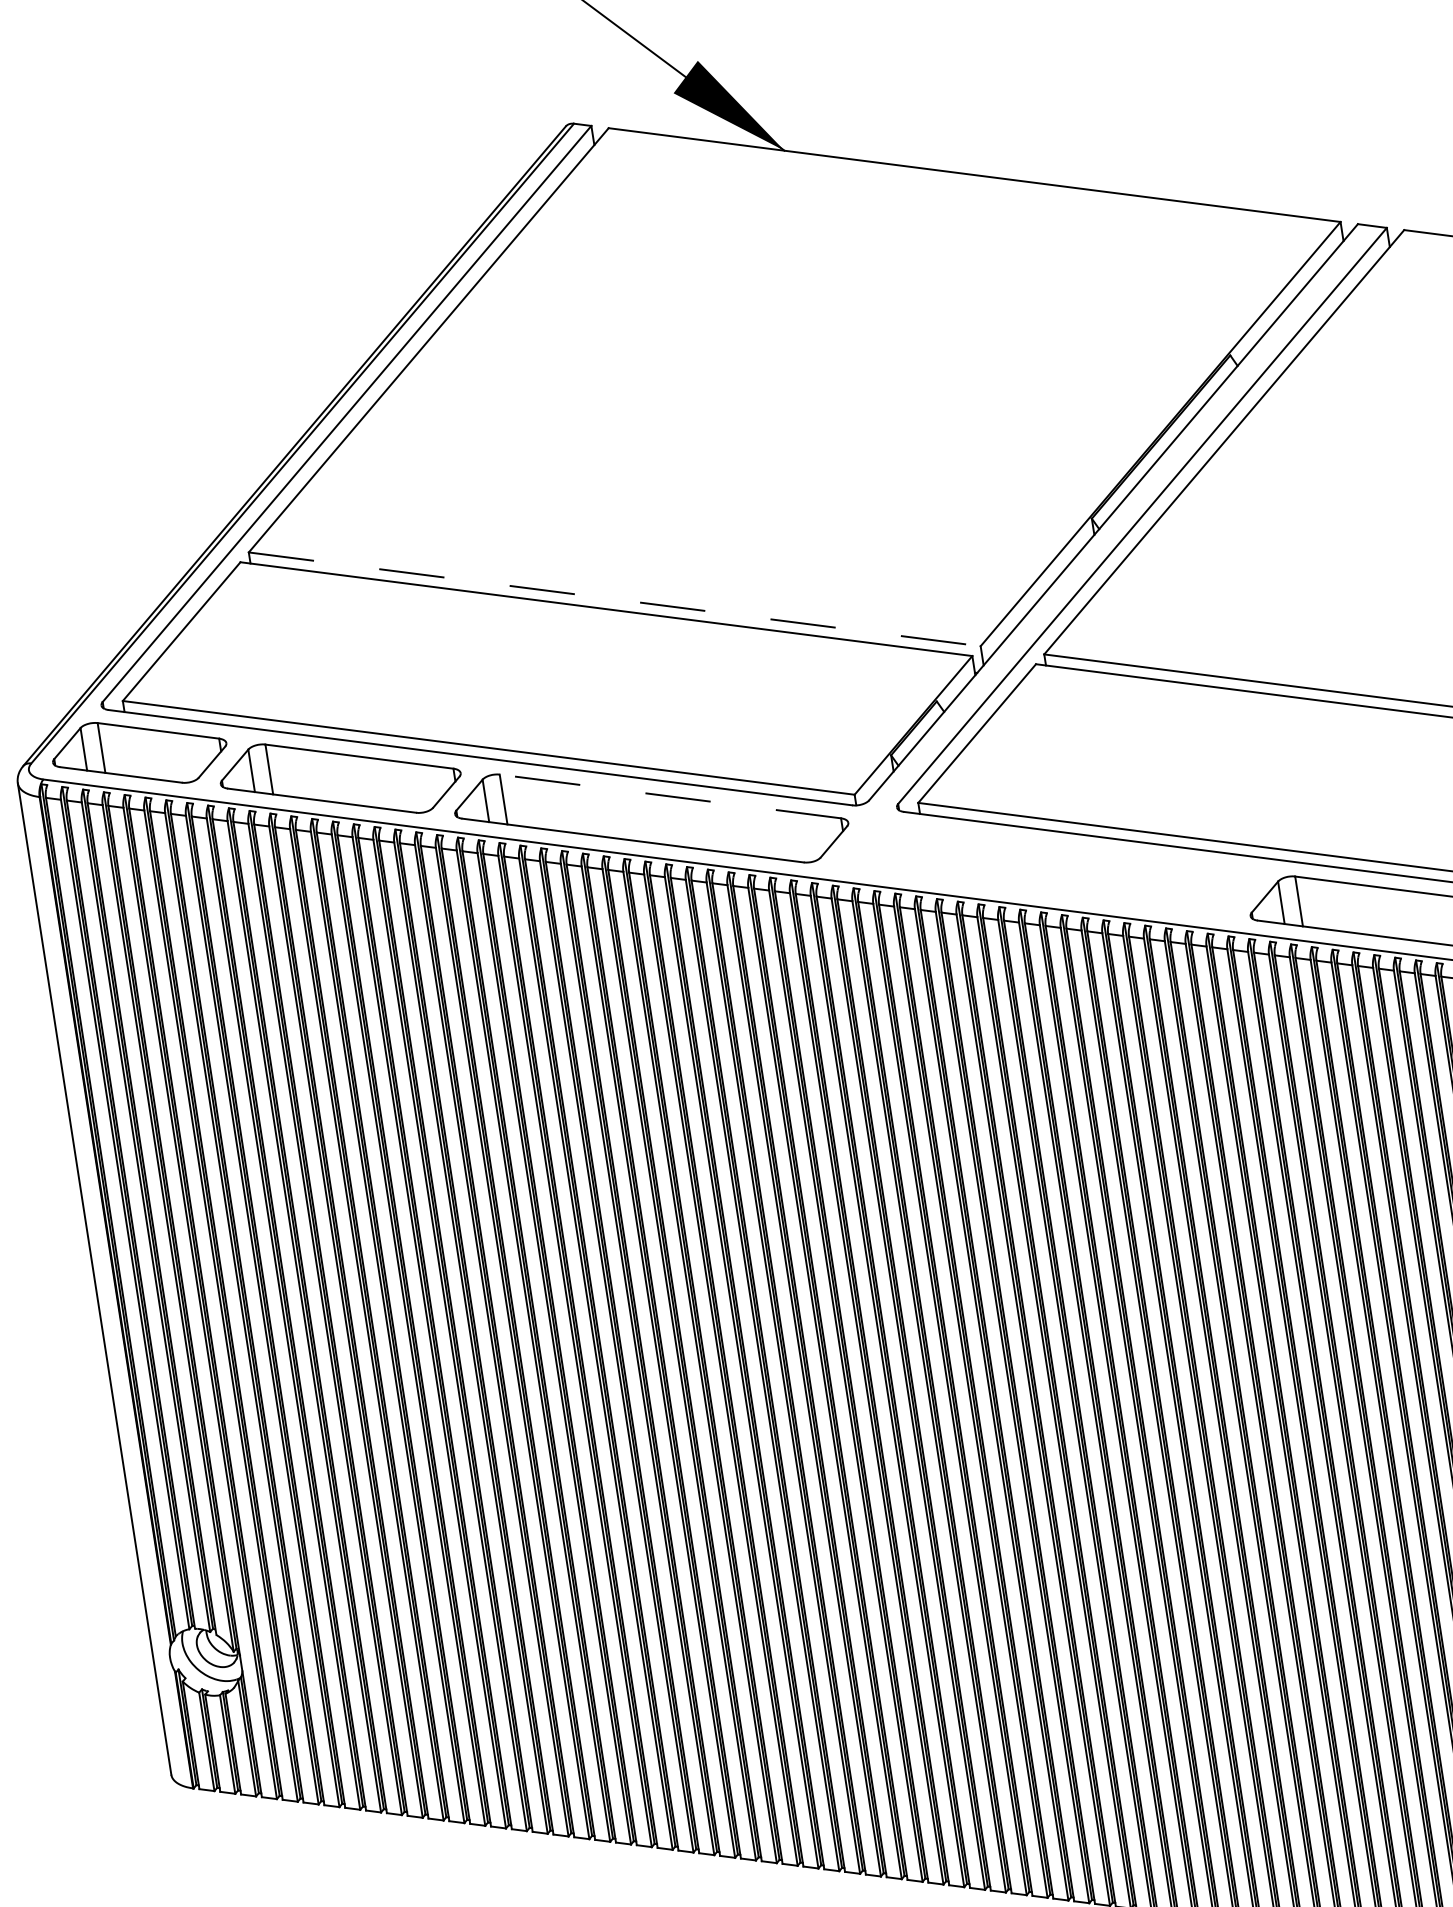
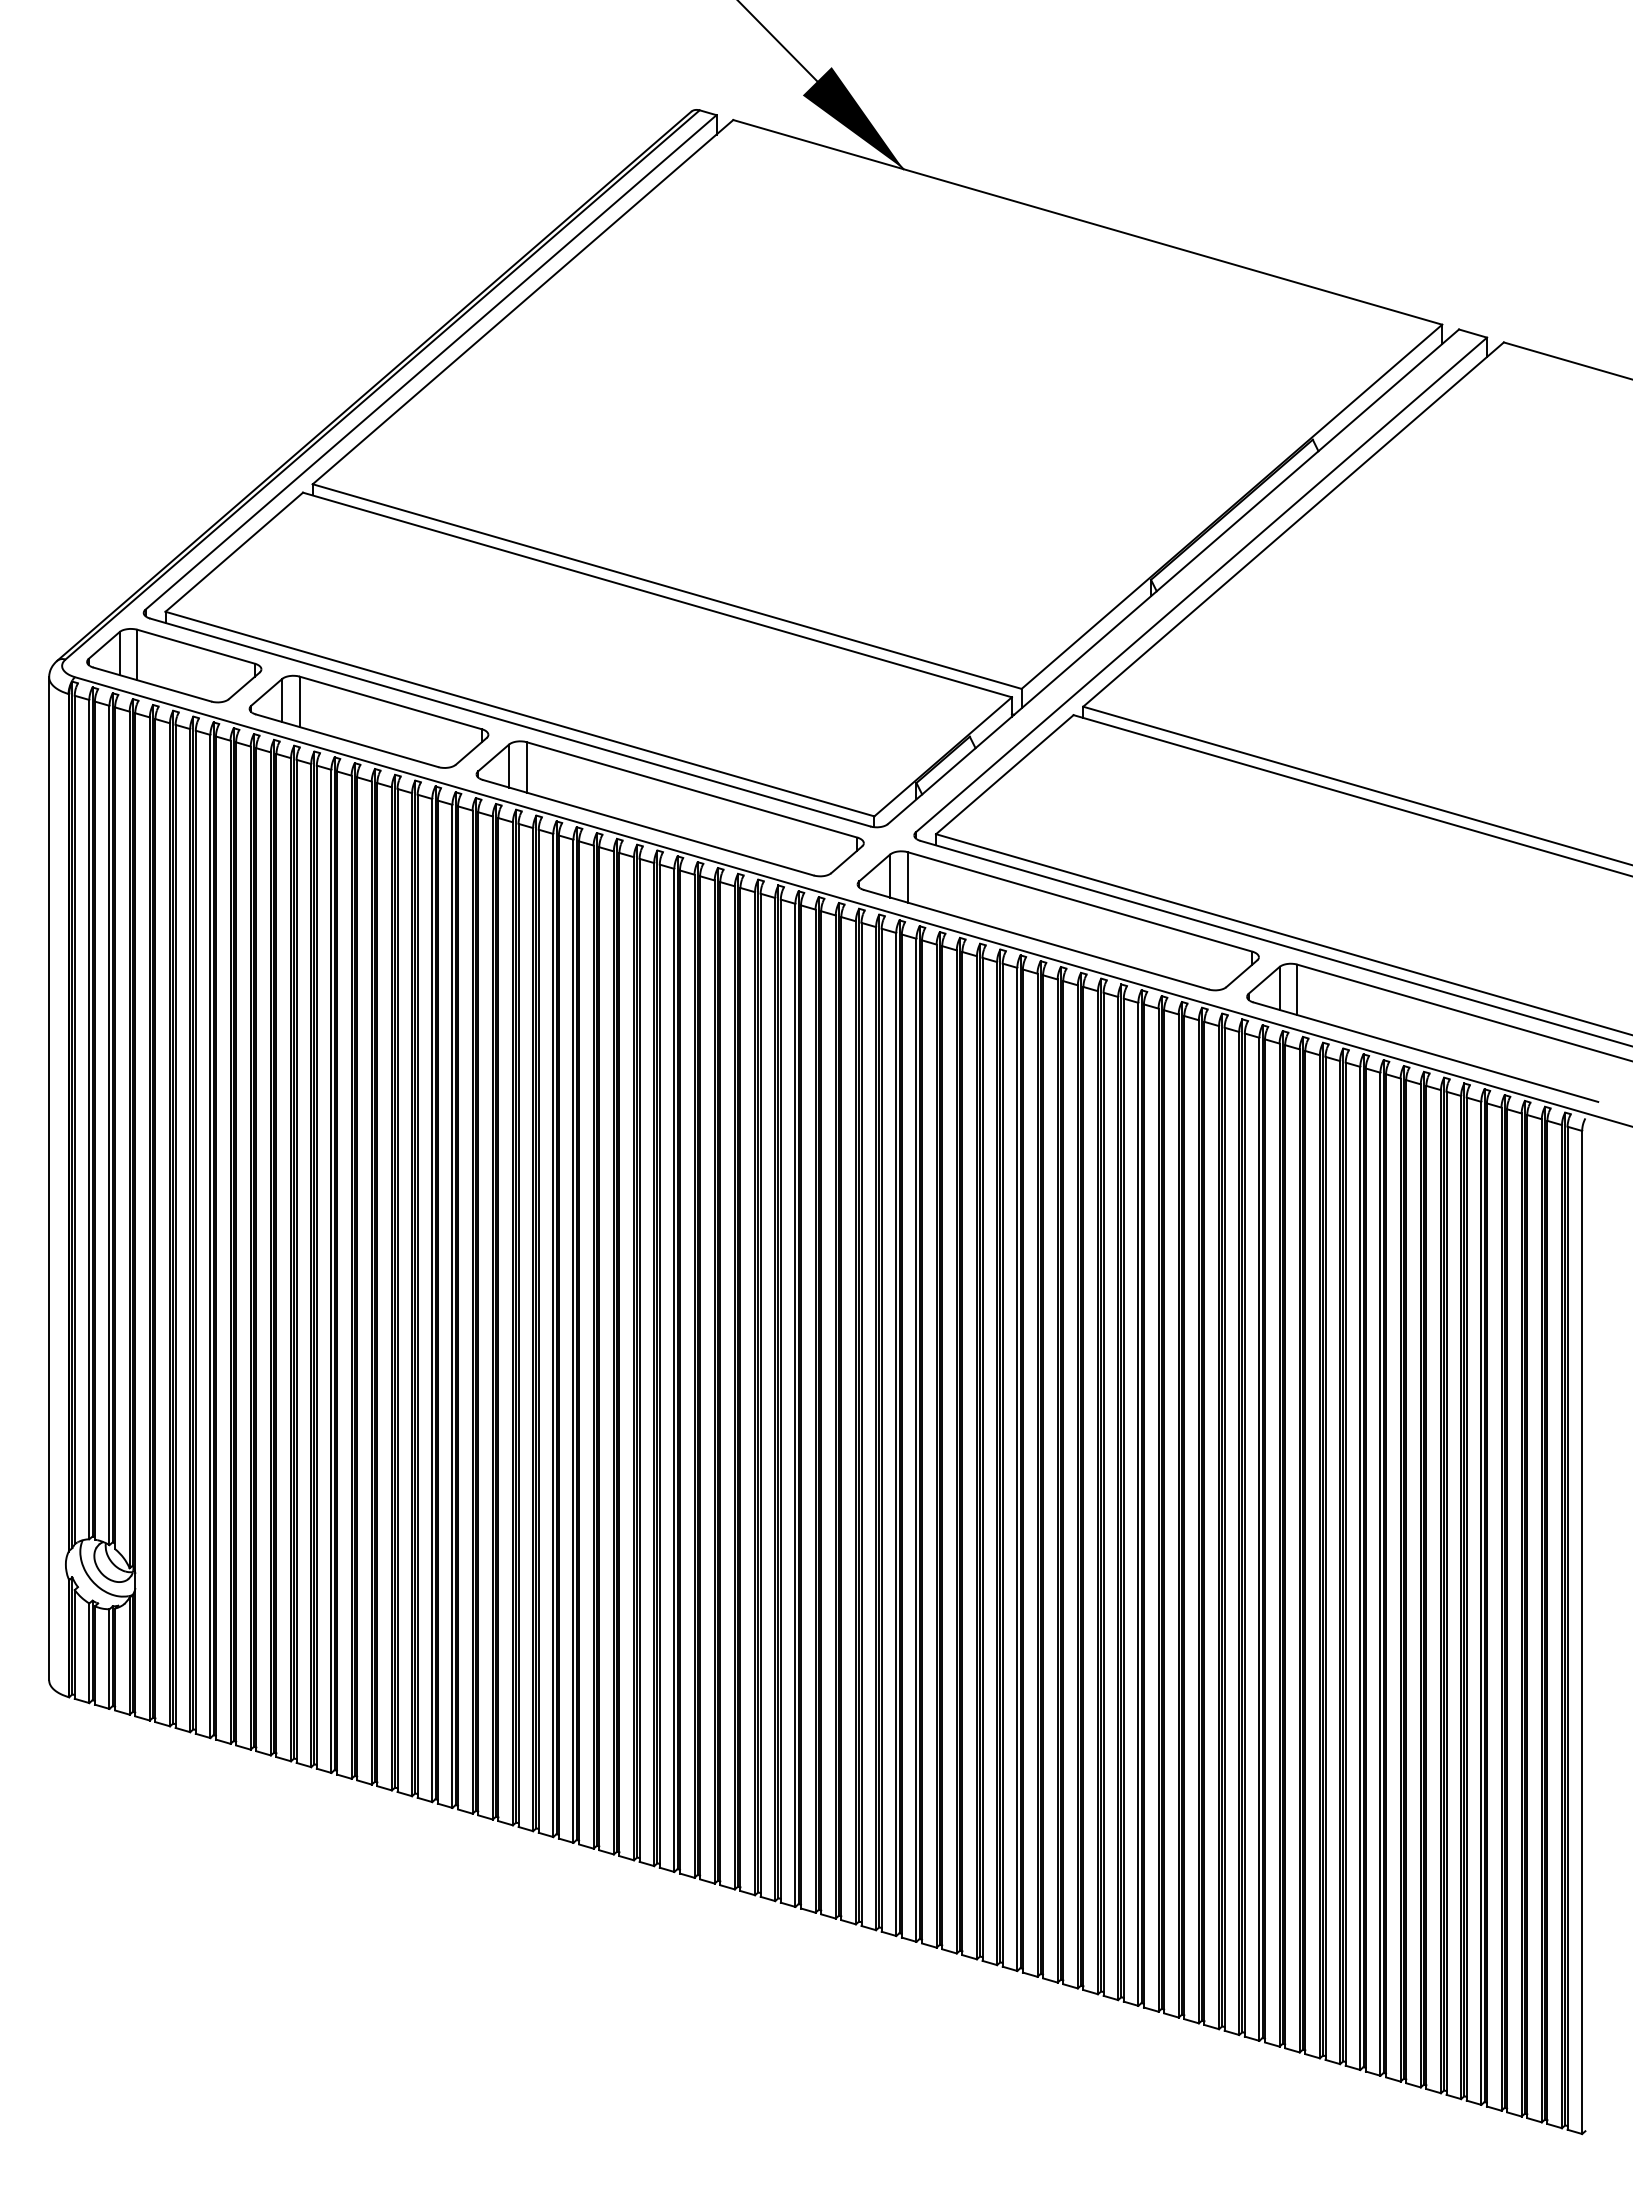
line: (615, 599) -> (667, 586), dashed -> solid
line: (669, 796) -> (691, 789), dashed -> solid
part: (1051, 869) -> (1057, 920), added

